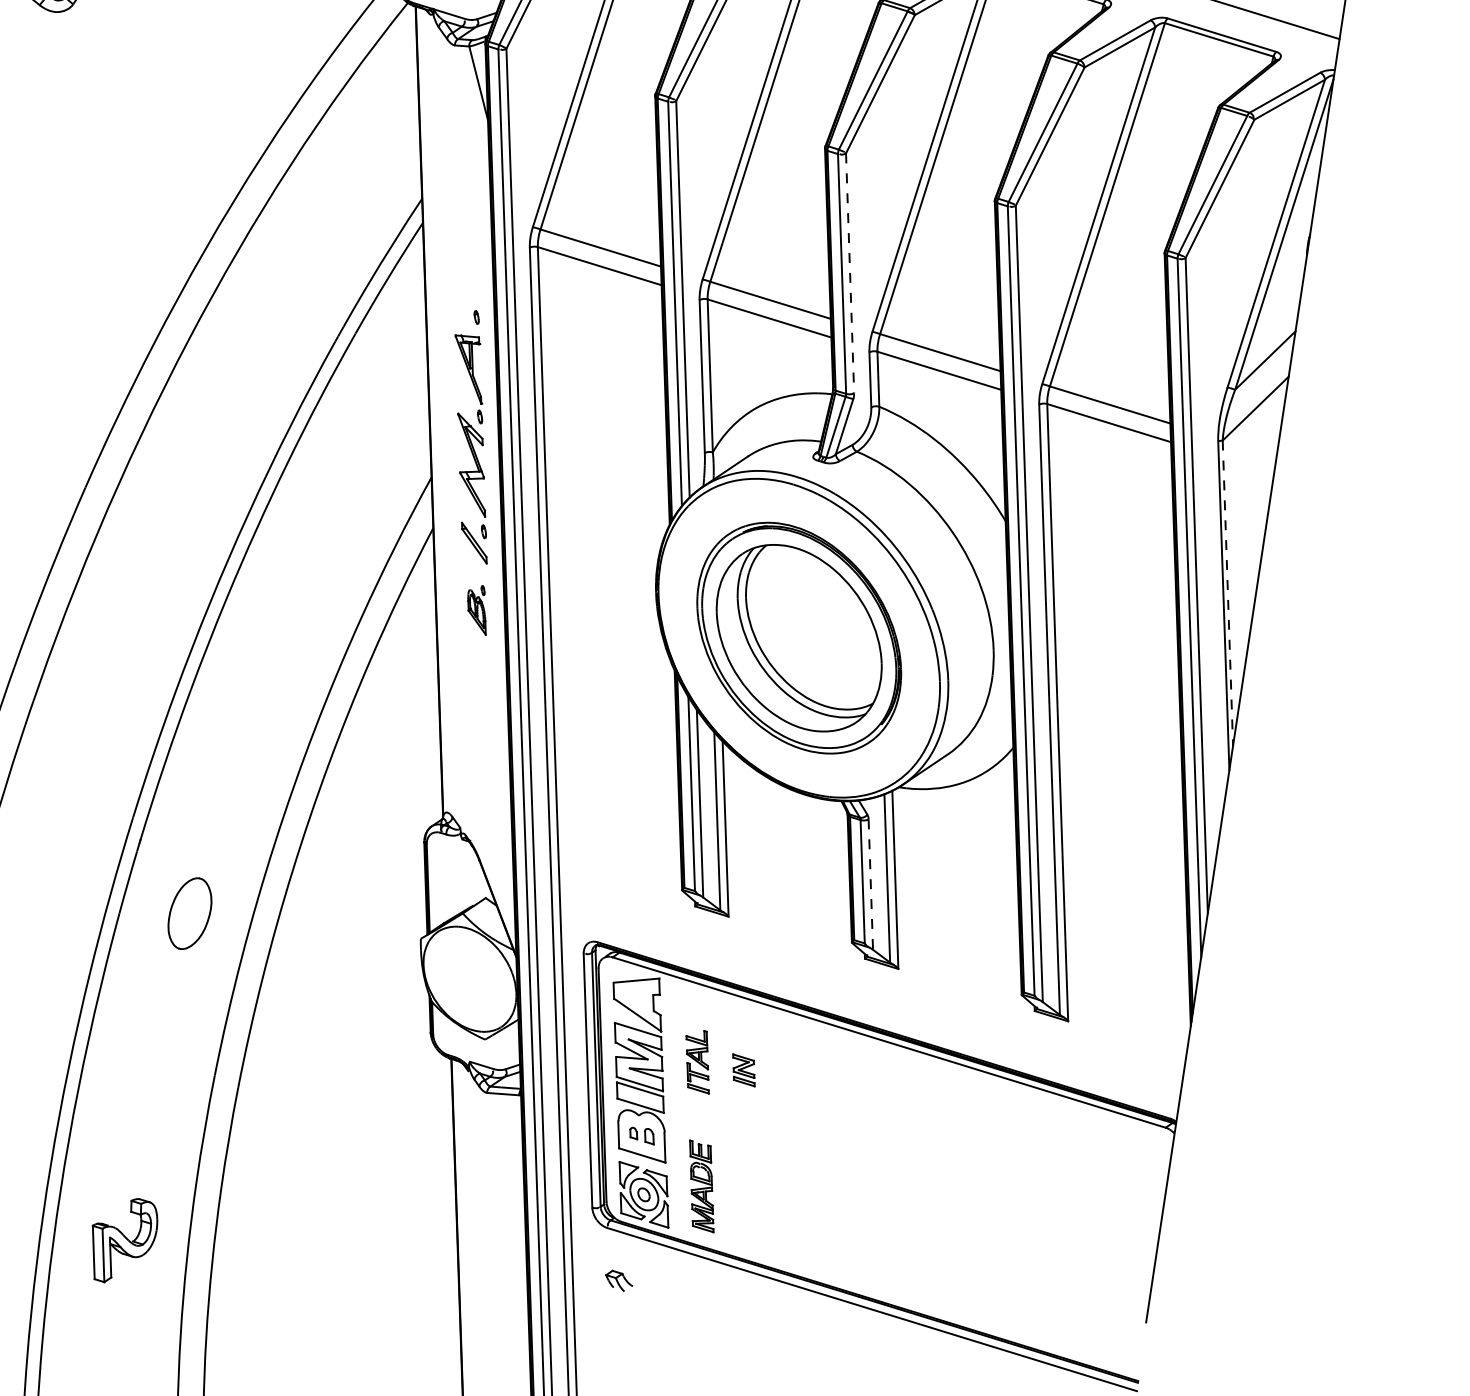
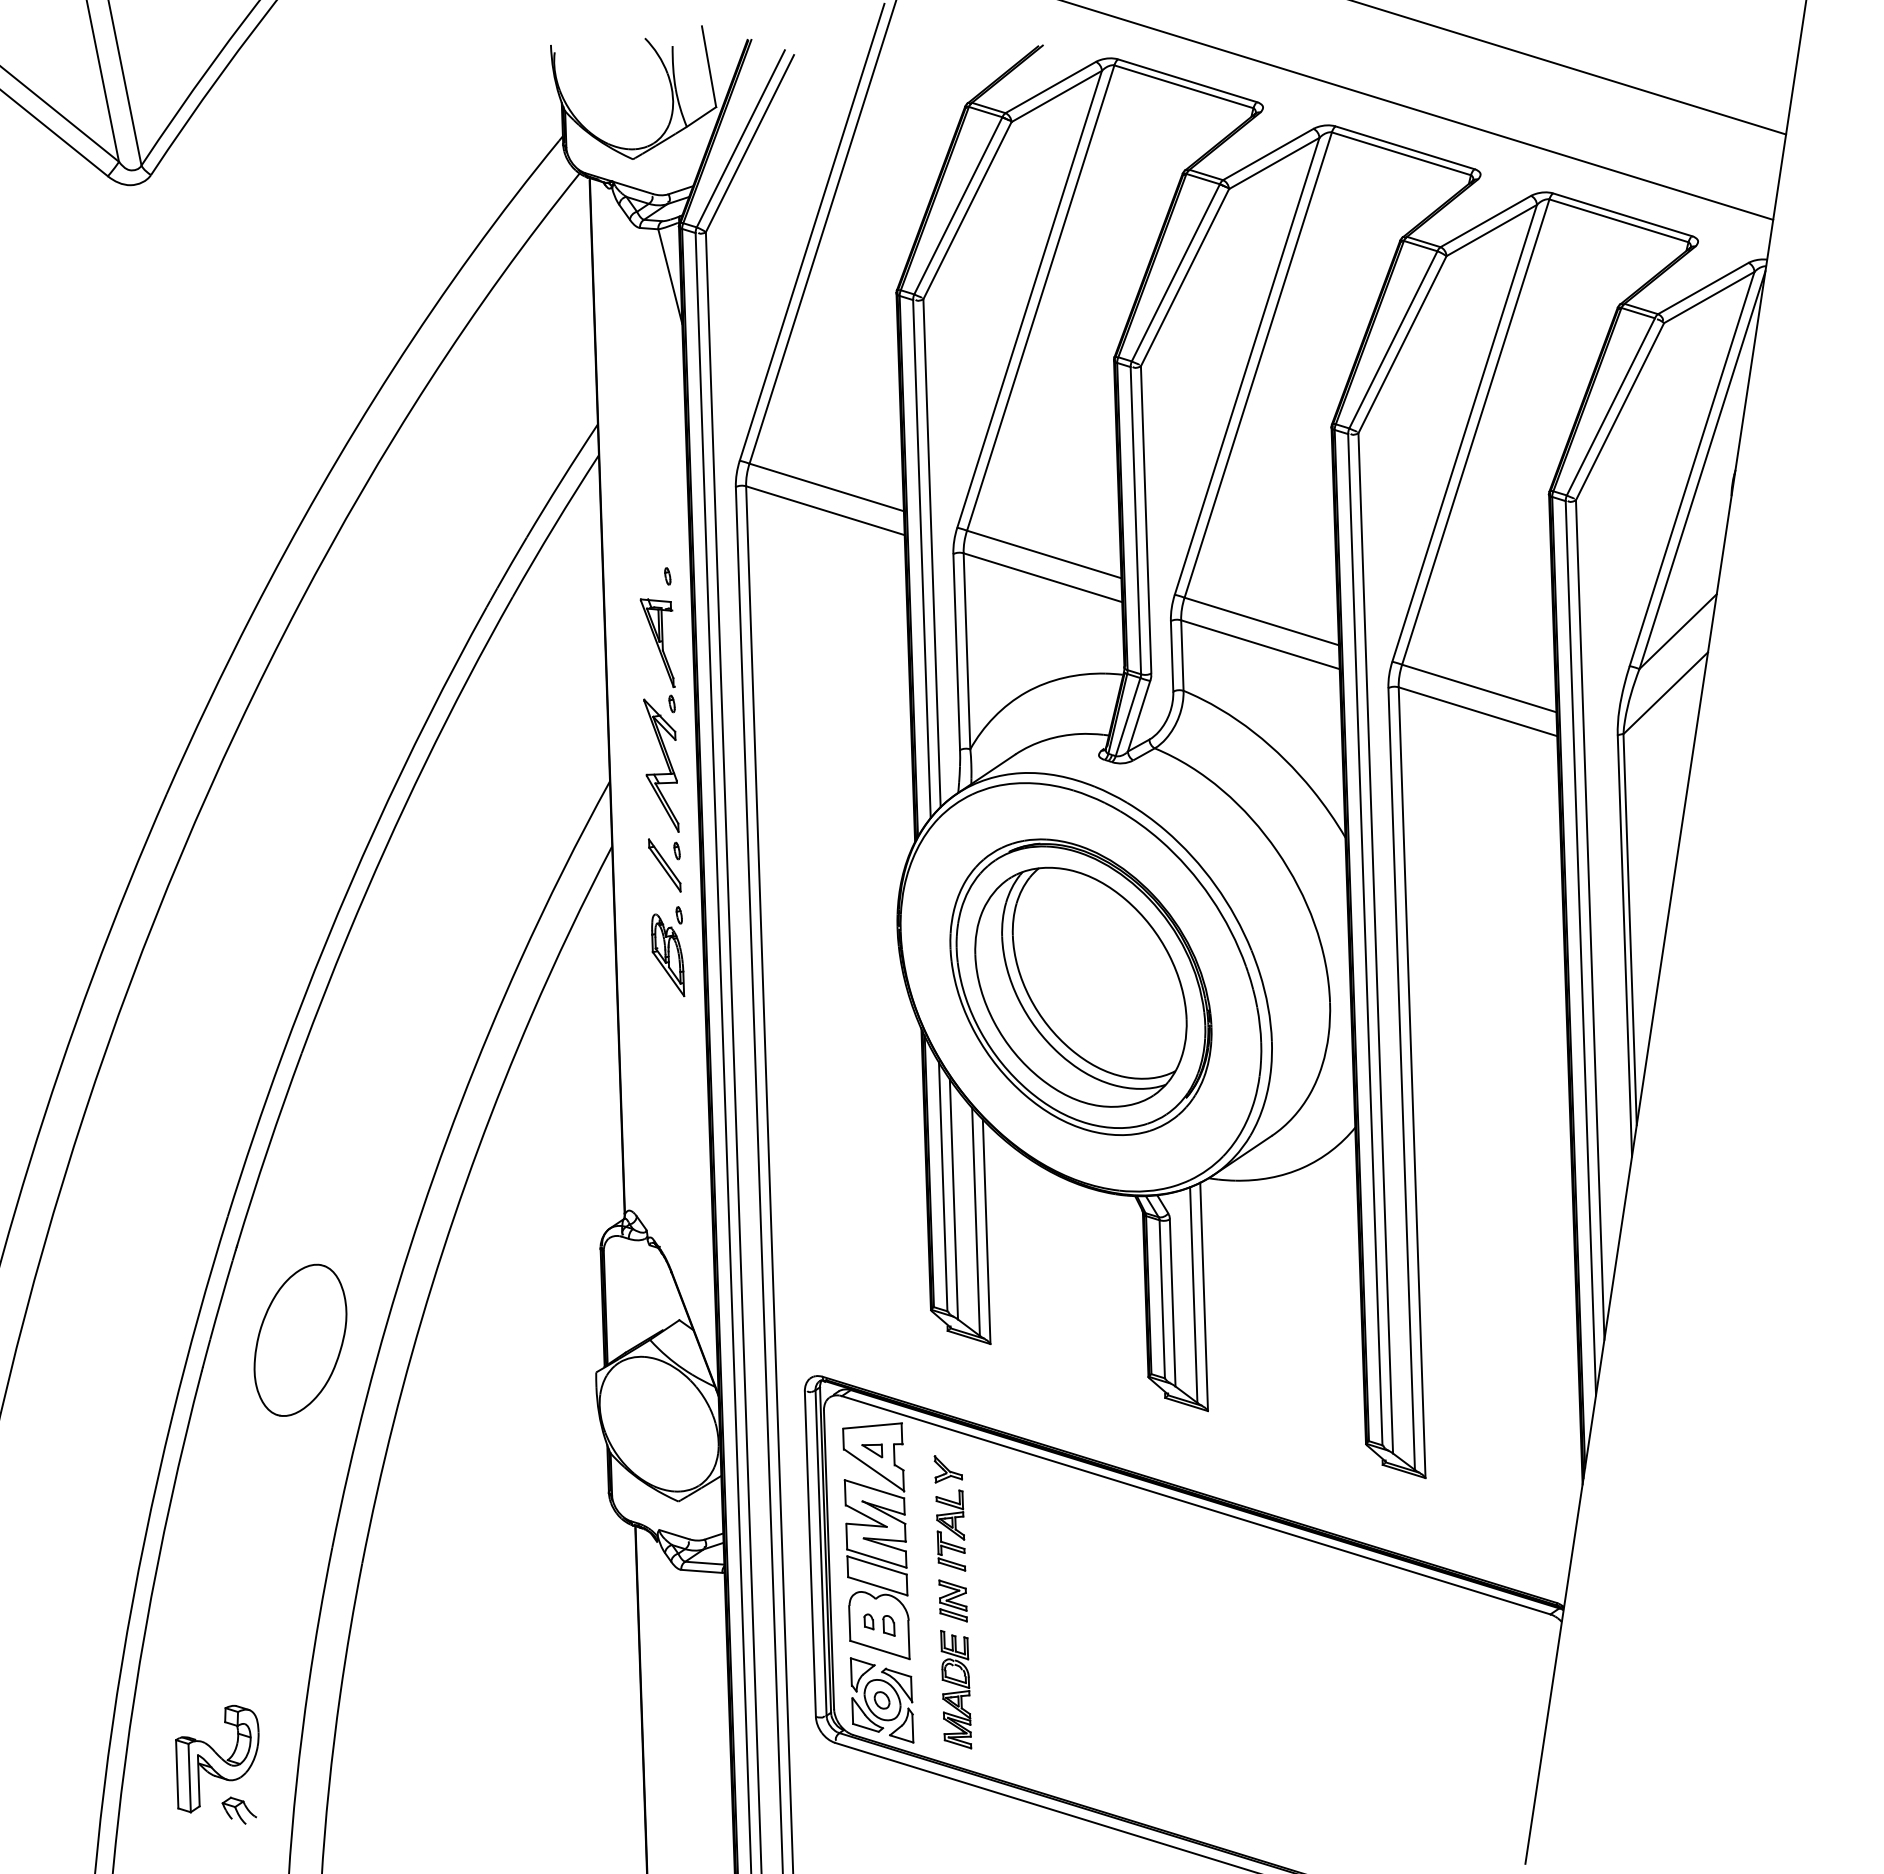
line: (850, 273) -> (1146, 519), dashed -> solid
line: (1228, 593) -> (1630, 929), dashed -> solid
part: (477, 610) -> (668, 951), size x1.43
line: (870, 884) -> (1172, 1302), dashed -> solid
part: (189, 913) -> (300, 1339), size x1.67
part: (636, 999) -> (872, 1450), added
part: (695, 1014) -> (947, 1469), added
part: (743, 1070) -> (952, 1600), moved
part: (618, 1280) -> (238, 1810), moved

